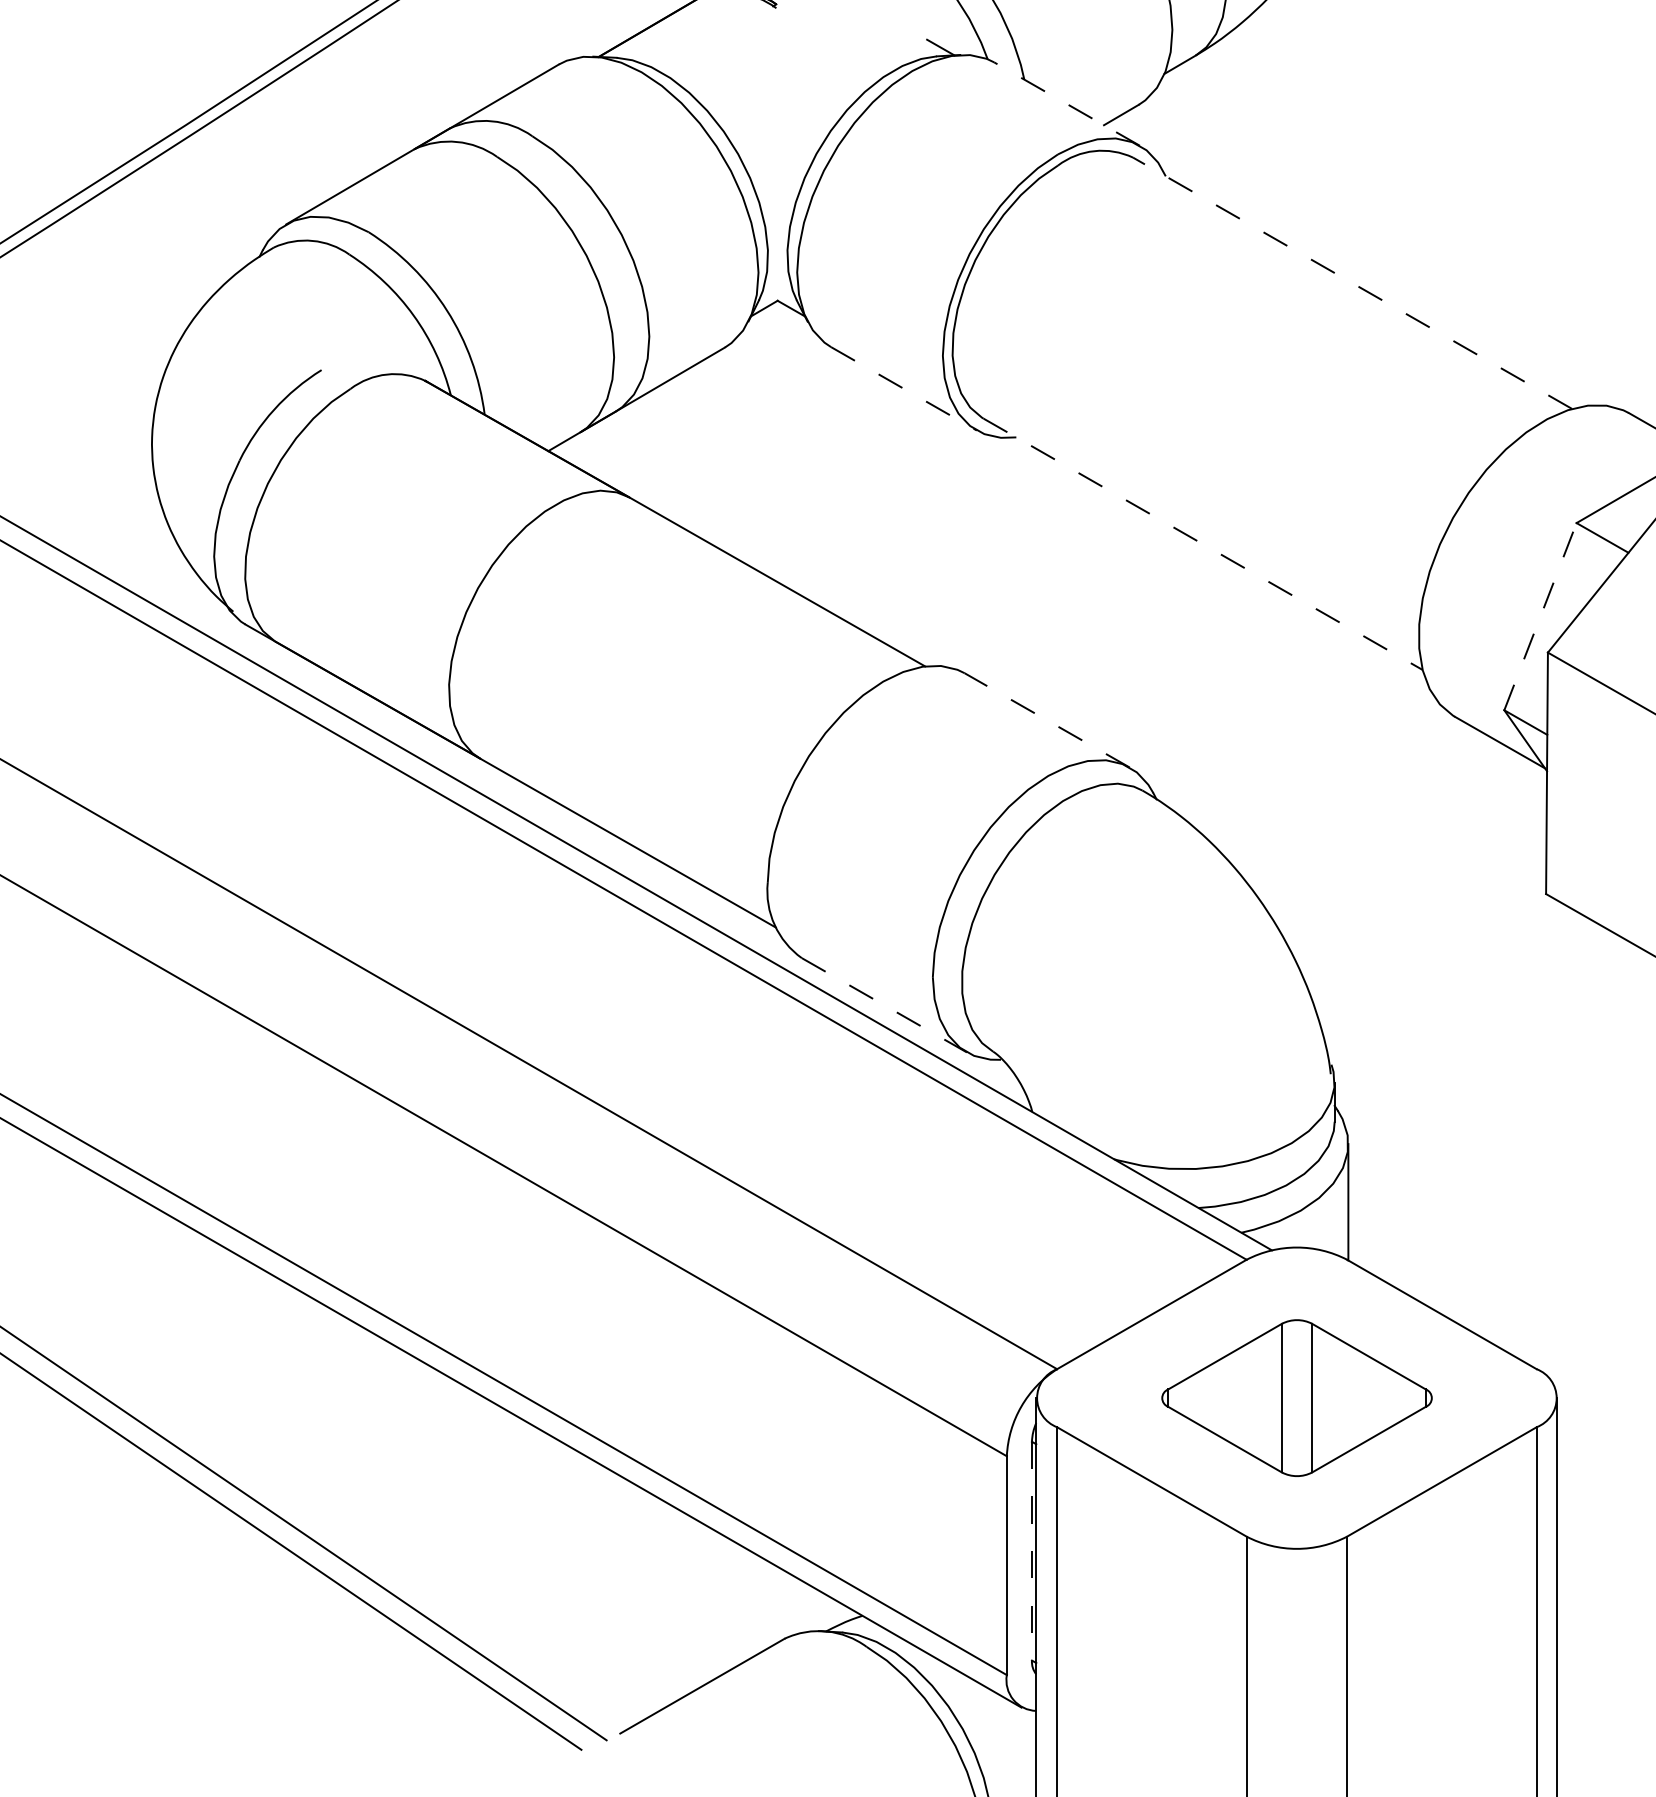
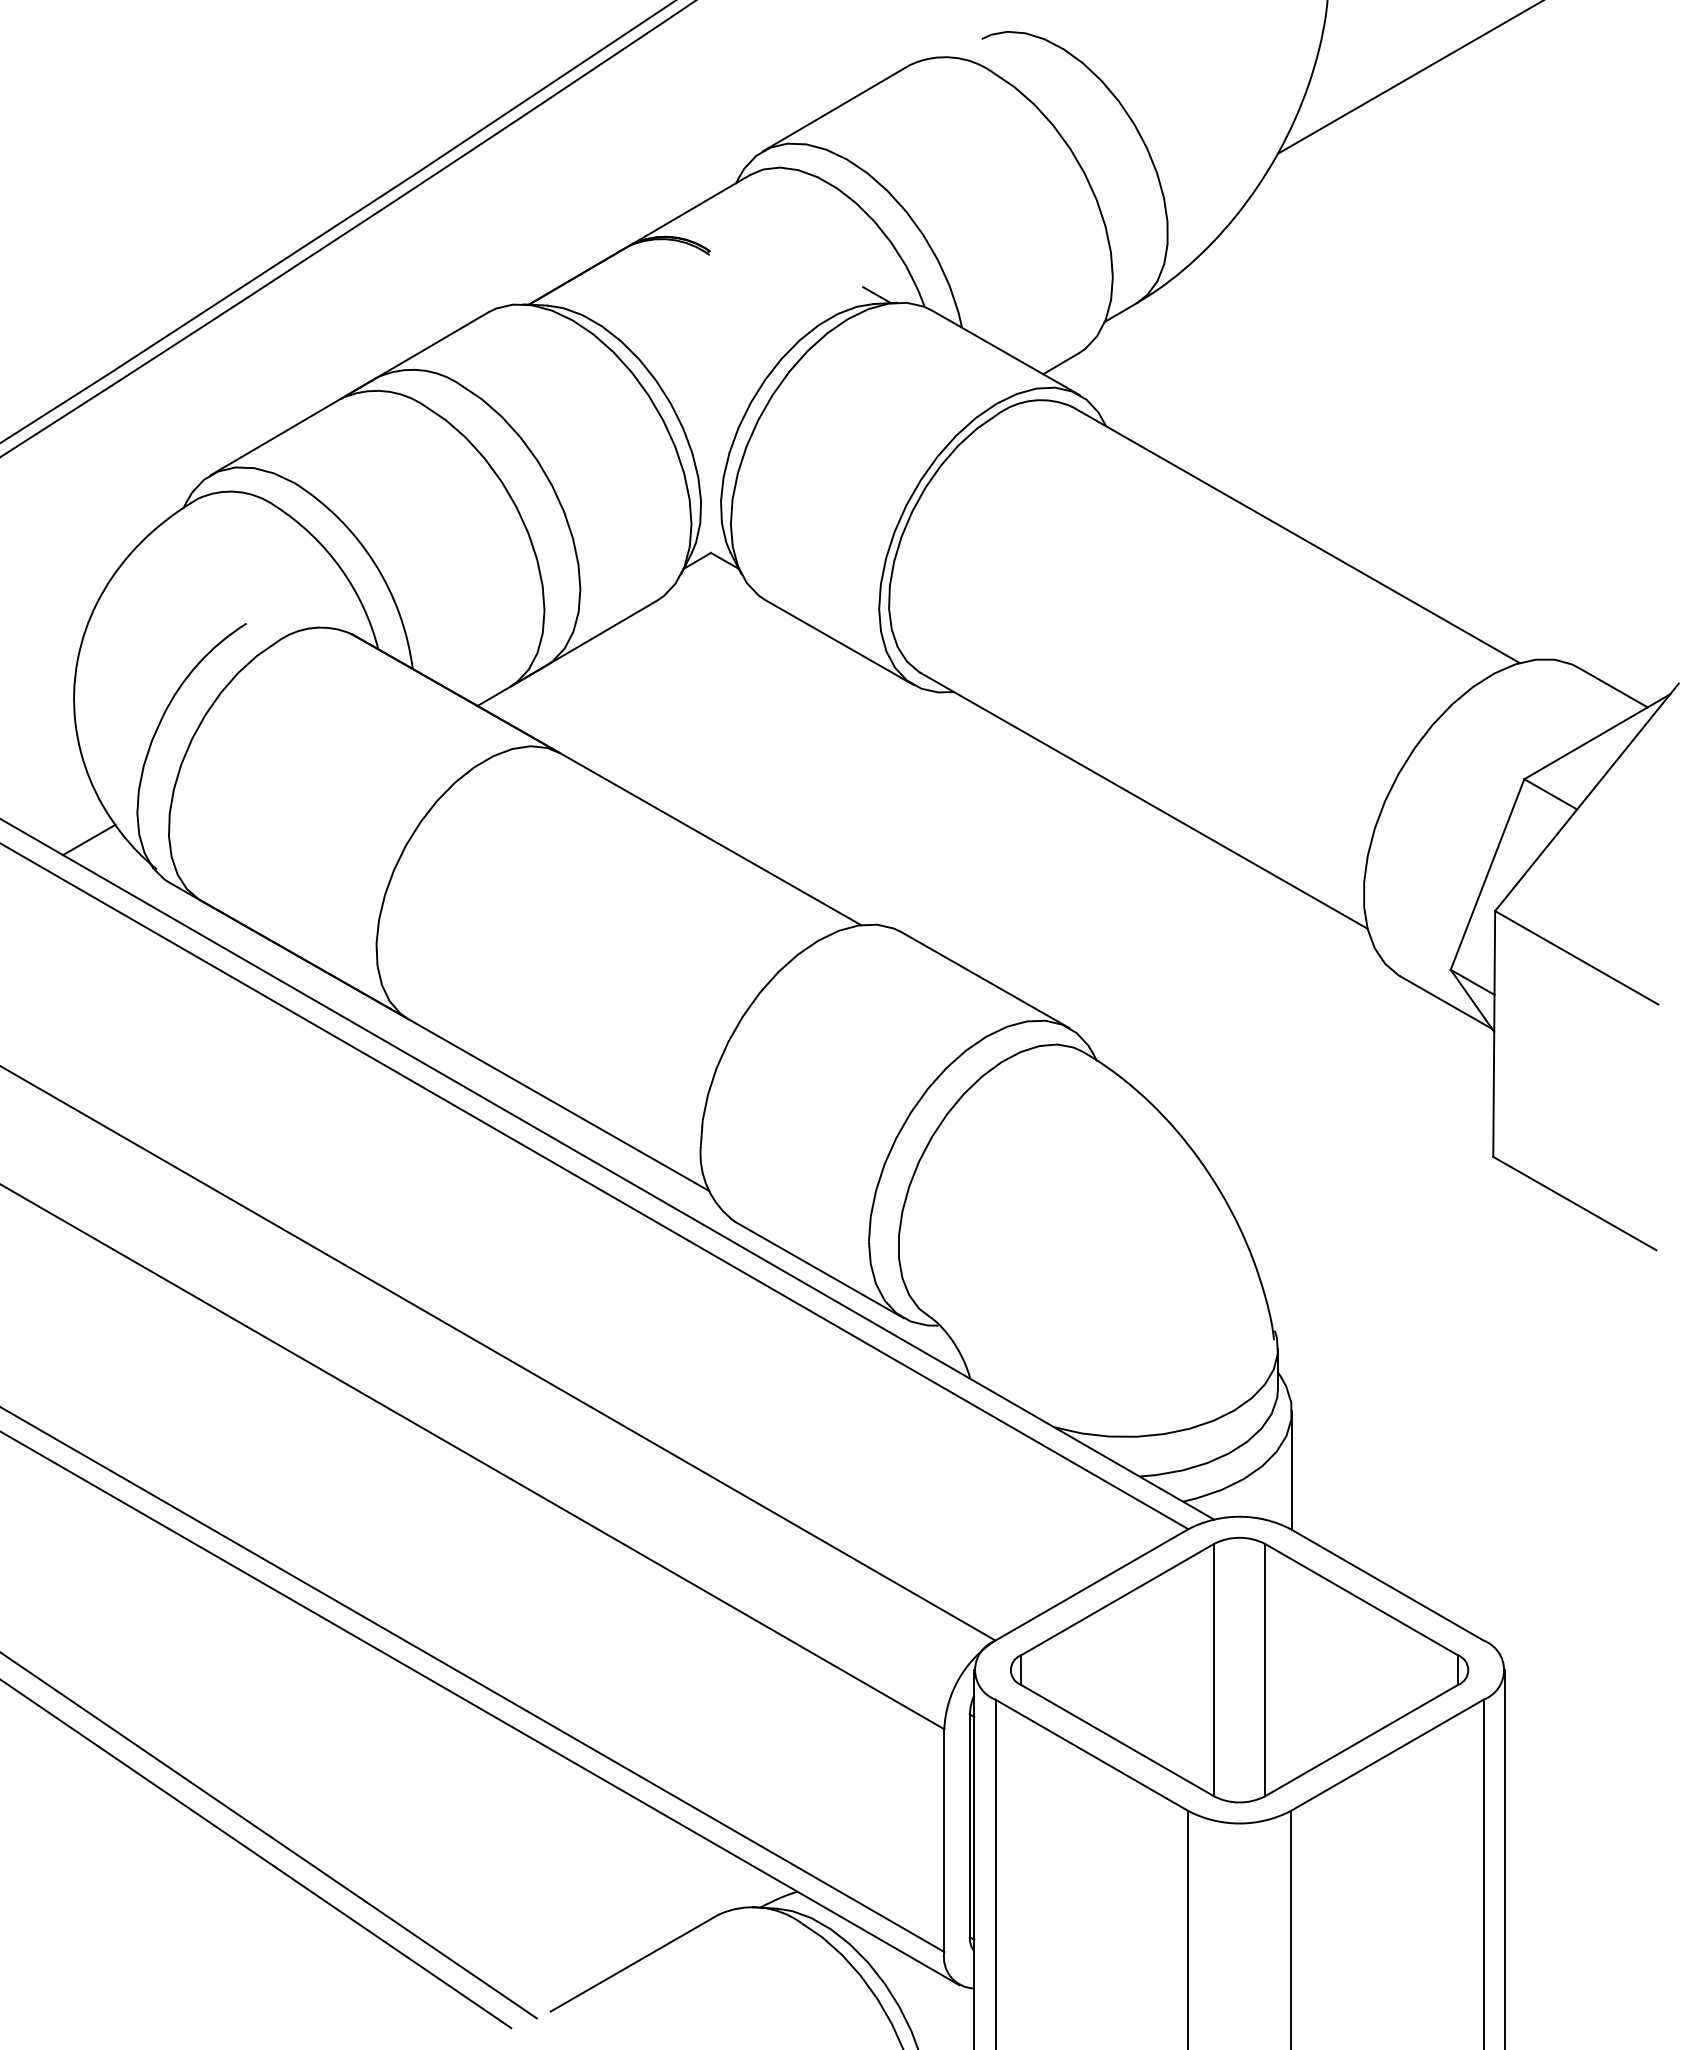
line: (1066, 103) -> (1005, 352), dashed -> solid
line: (1351, 282) -> (1295, 534), dashed -> solid
line: (904, 388) -> (840, 642), dashed -> solid
line: (1203, 544) -> (1144, 801), dashed -> solid
line: (167, 582) -> (89, 839), added
line: (1540, 616) -> (1487, 874), dashed -> solid
line: (1047, 720) -> (985, 980), dashed -> solid
line: (884, 1005) -> (819, 1270), dashed -> solid
part: (1296, 1397) -> (1239, 1669), size x1.67
line: (1031, 1551) -> (969, 1826), dashed -> solid

